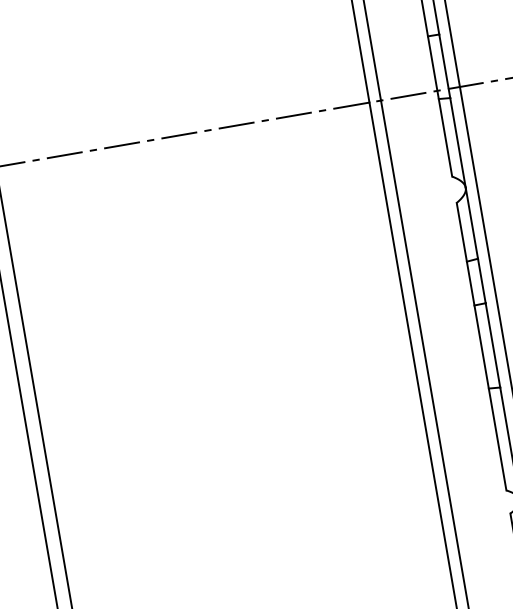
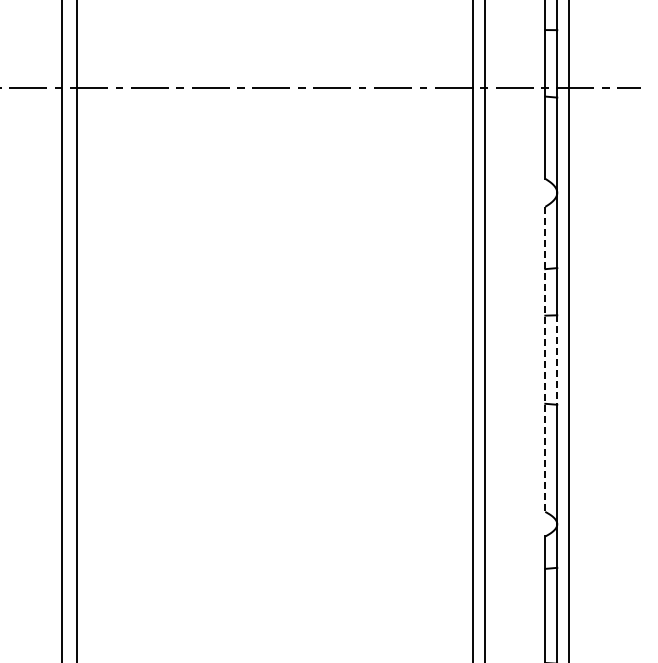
line: (493, 345) -> (557, 360), solid -> dashed
line: (481, 346) -> (545, 359), solid -> dashed

